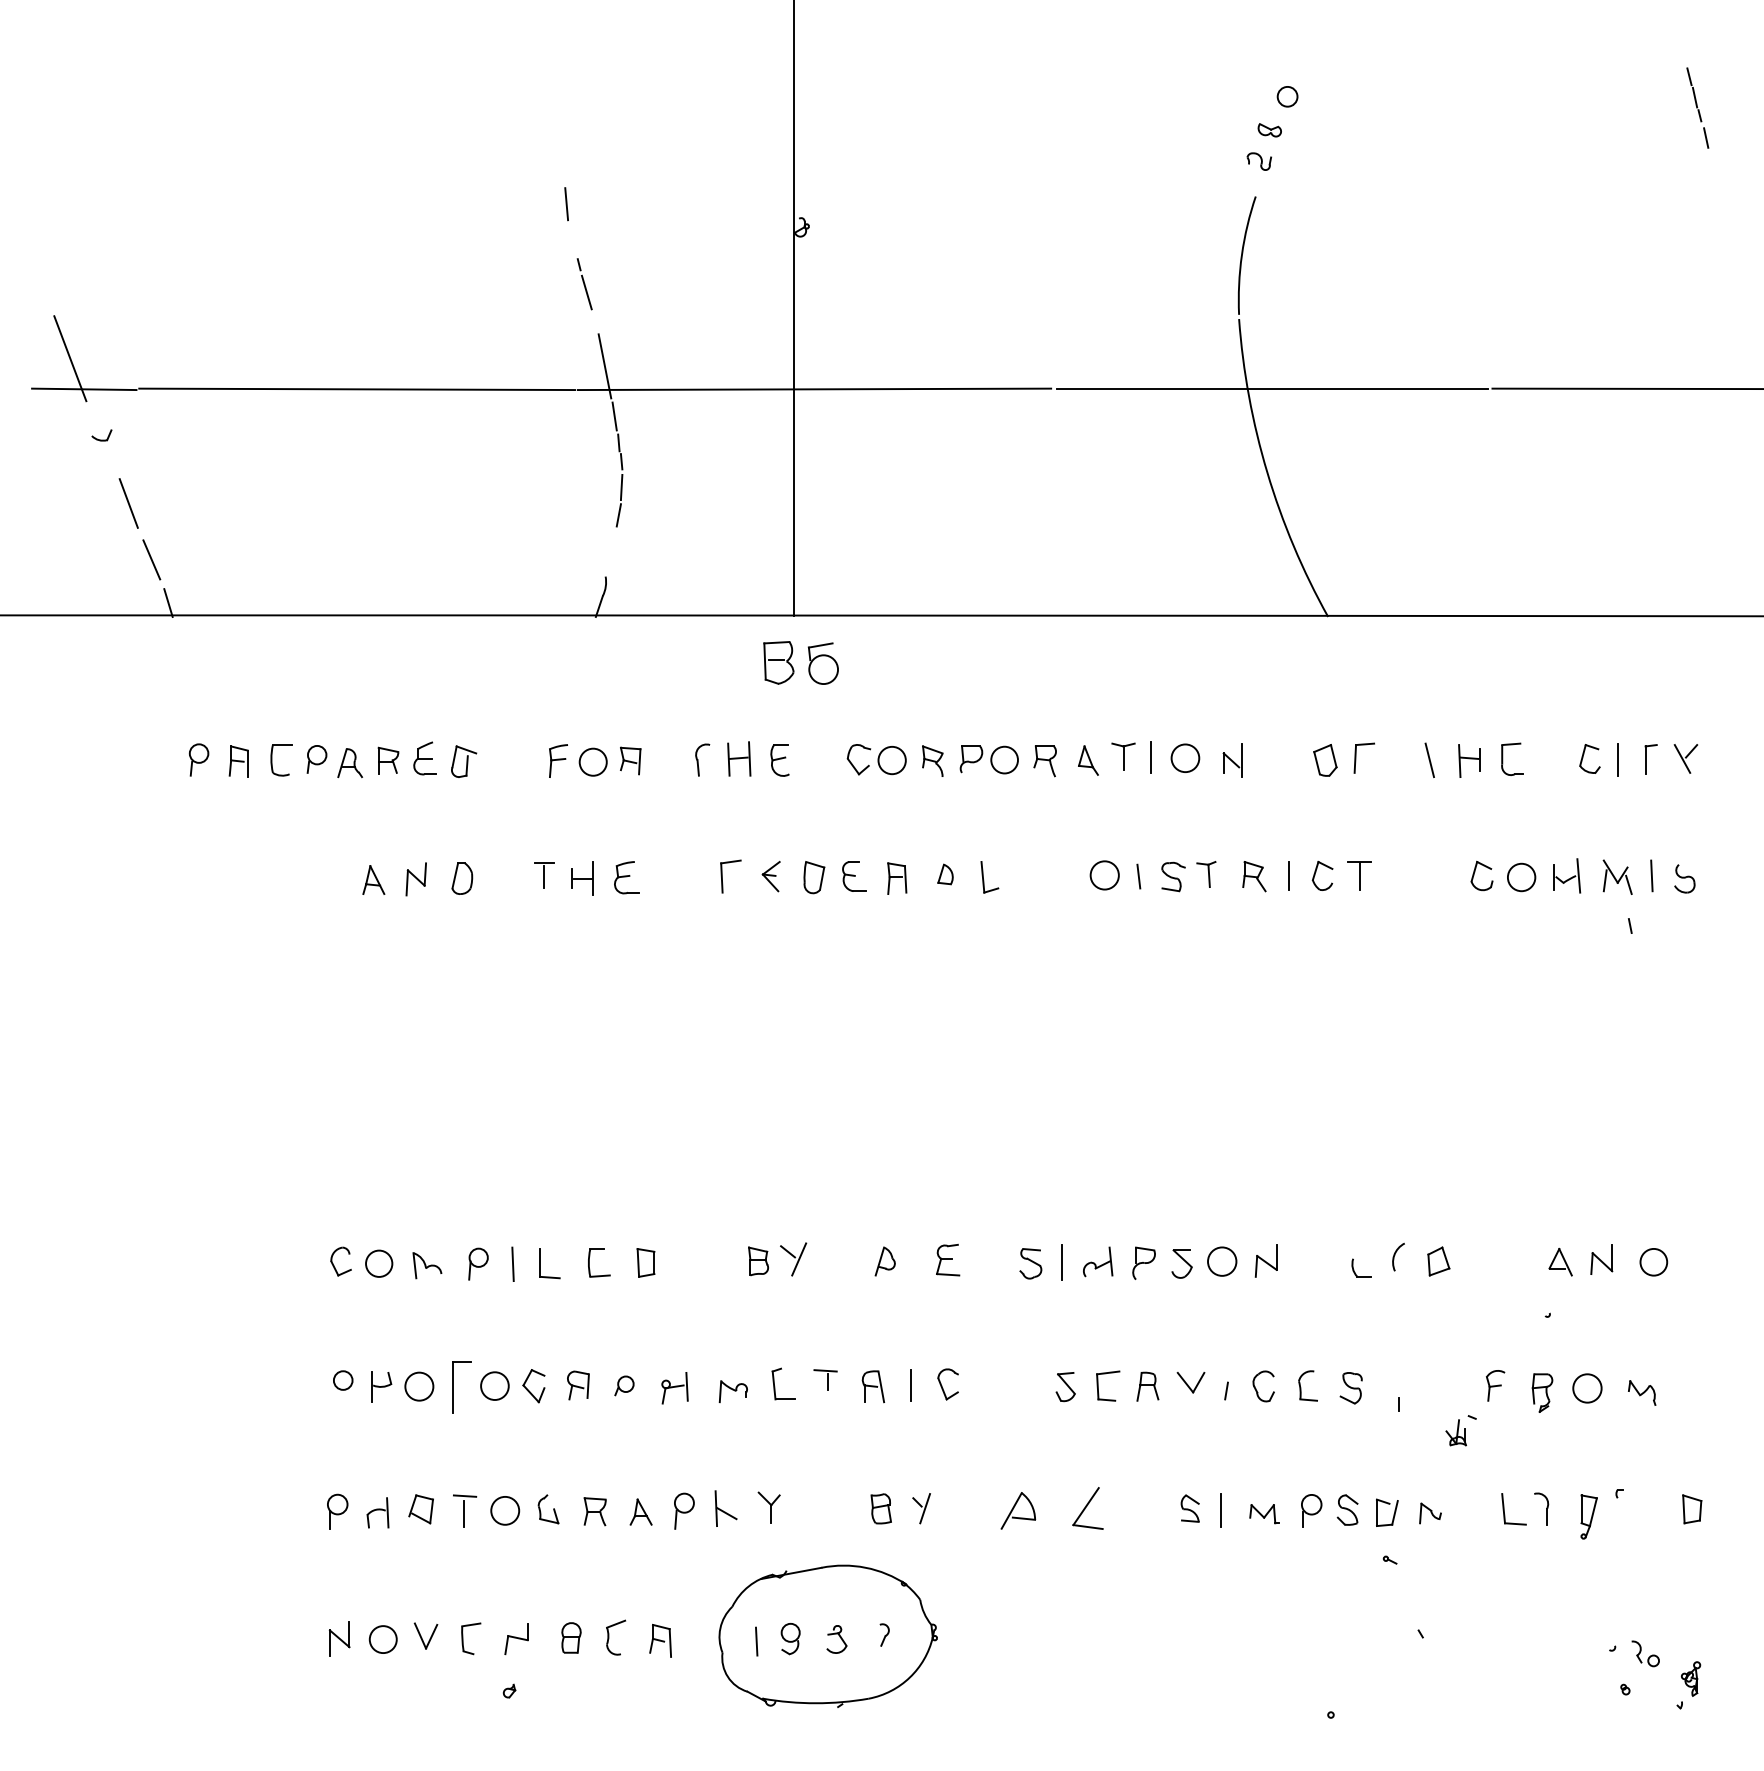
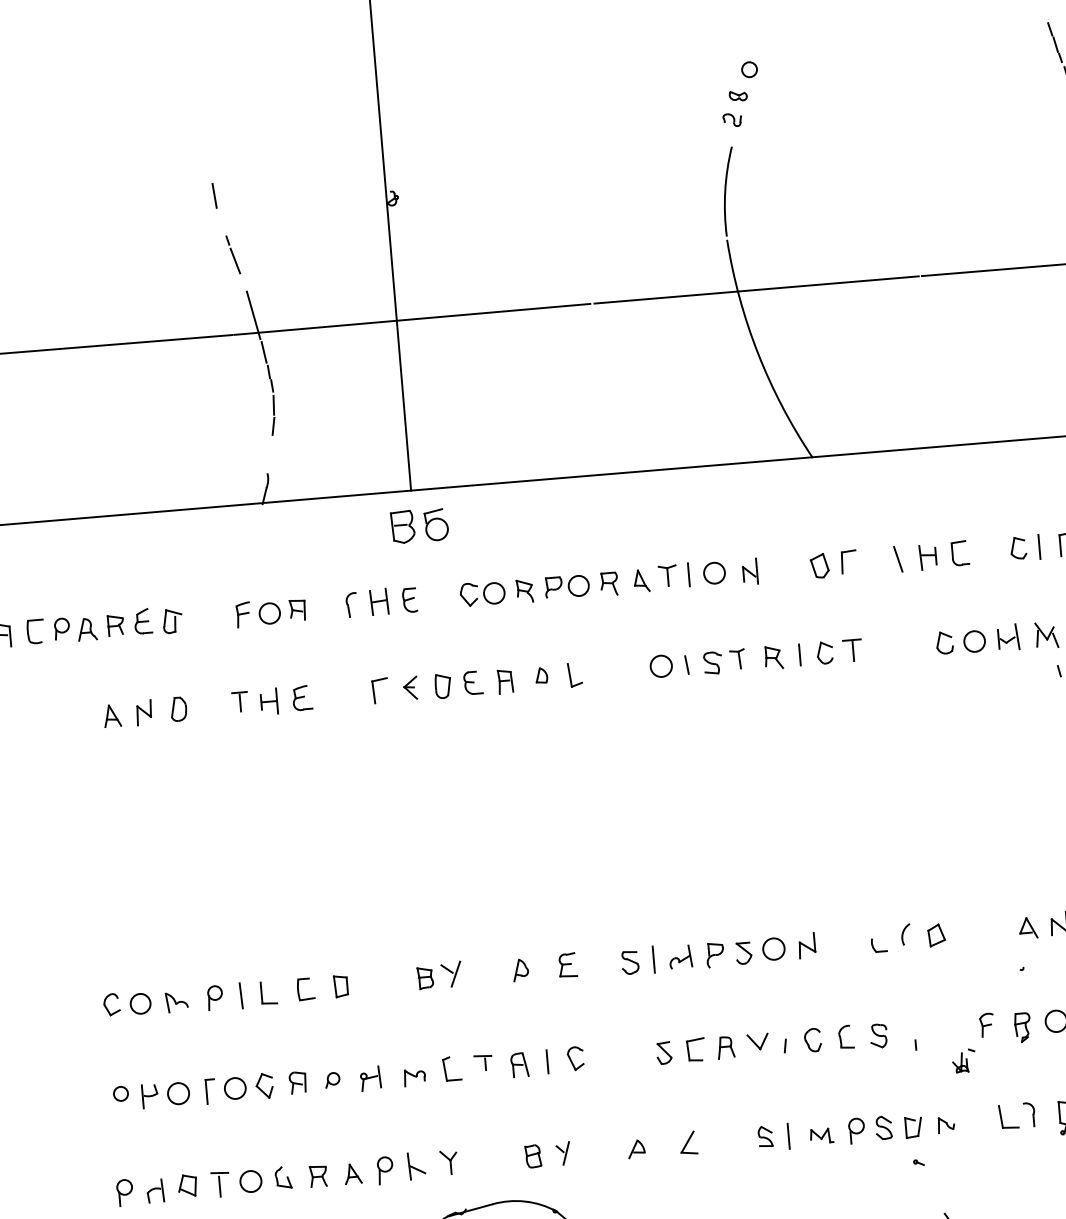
part: (462, 1387) -> (211, 1091), size x0.62
part: (1087, 1508) -> (688, 1143), size x0.71
part: (1018, 1510) -> (636, 1148), size x0.62

